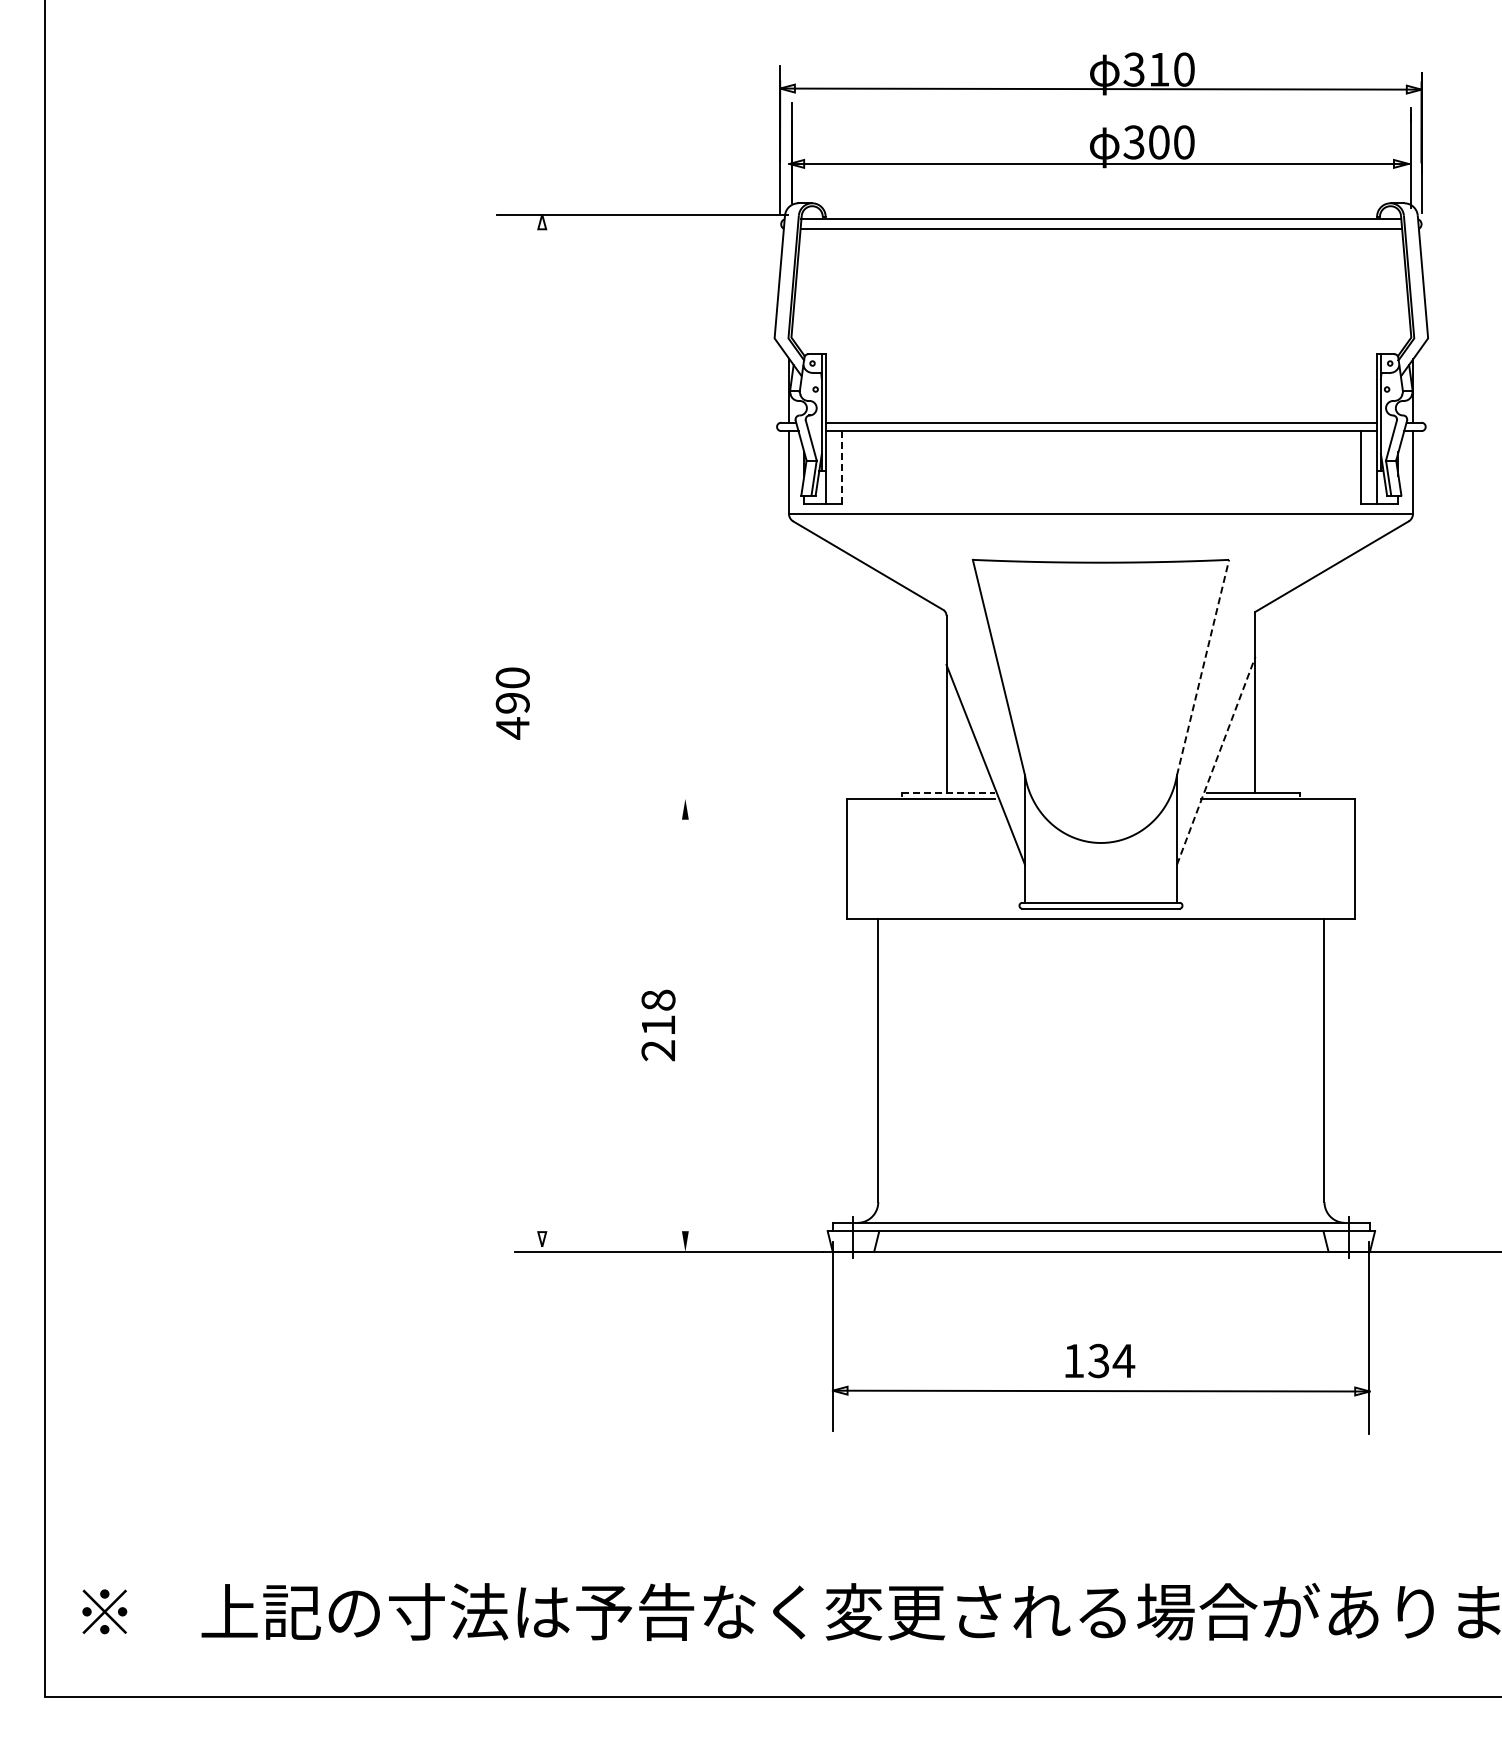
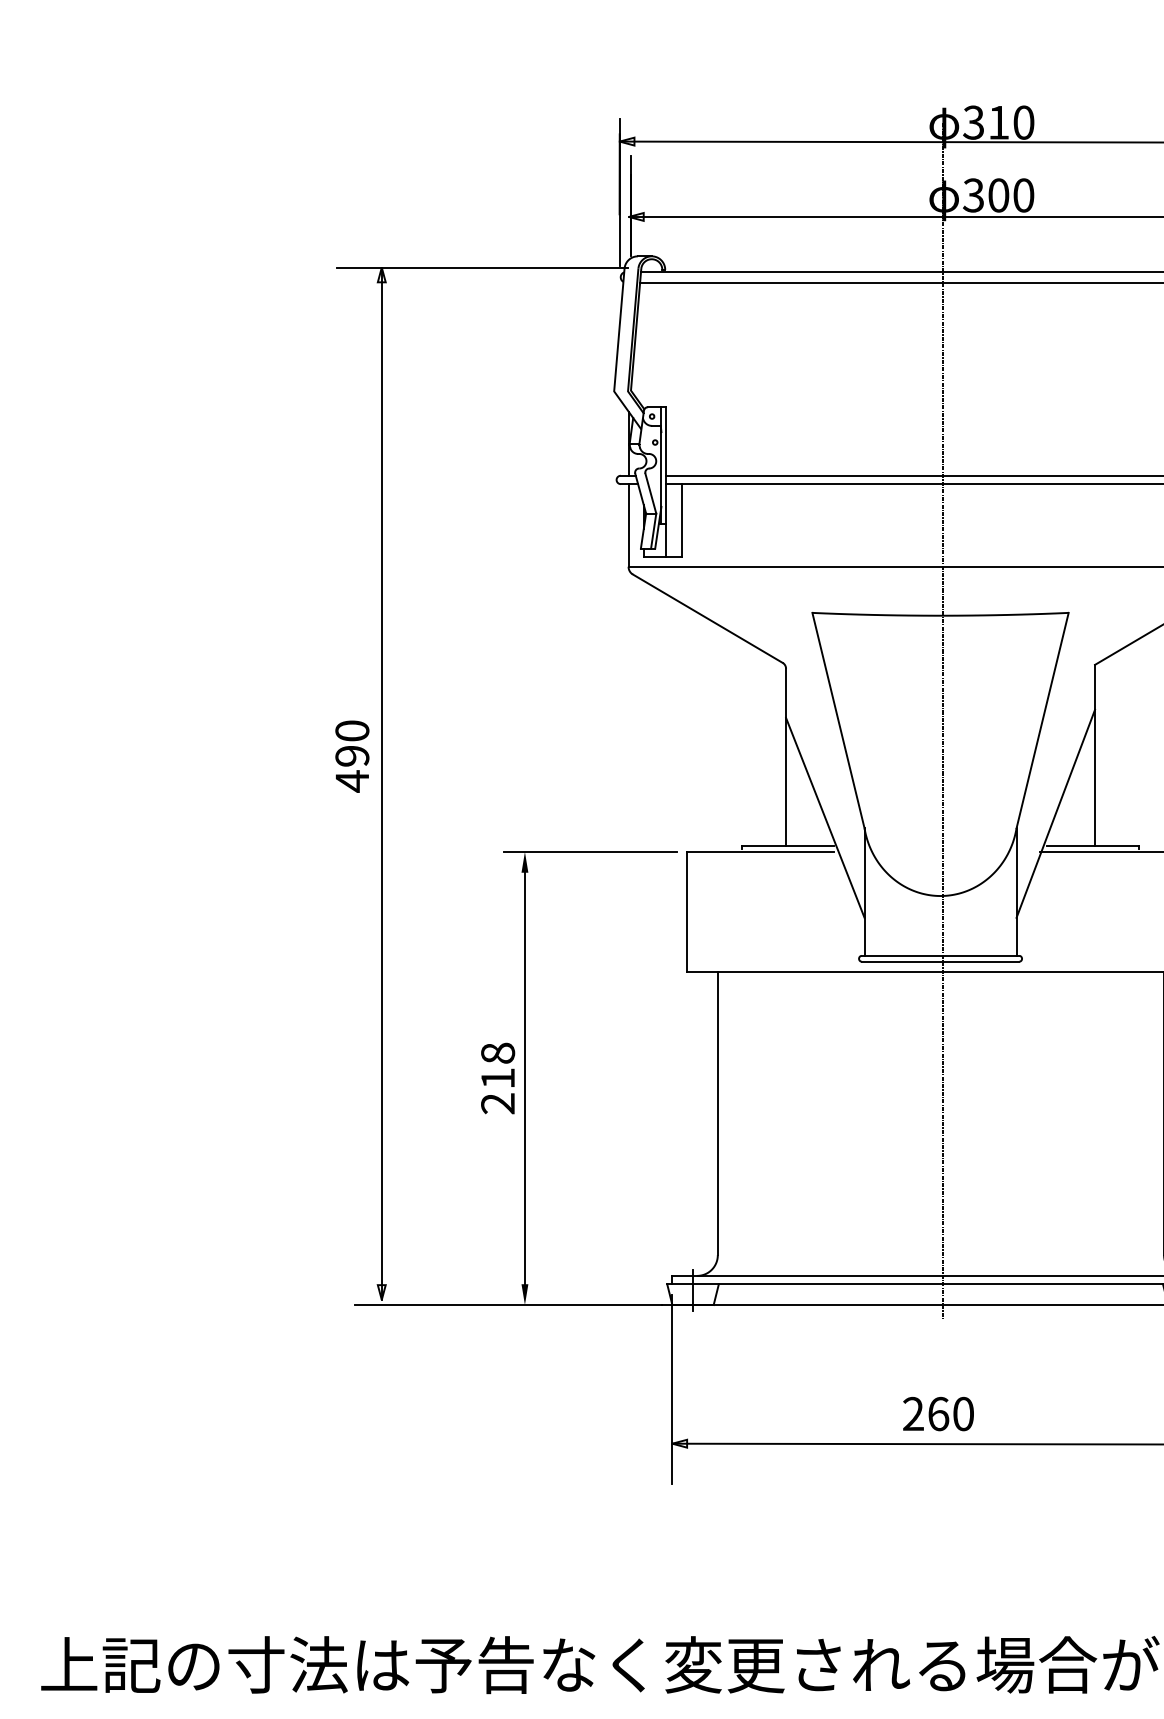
line: (842, 467) -> (682, 520), dashed -> solid
line: (1203, 667) -> (1043, 720), dashed -> solid
line: (1103, 668) -> (943, 721), added
line: (542, 730) -> (382, 783), added
line: (1216, 760) -> (1056, 813), dashed -> solid
line: (948, 792) -> (788, 845), dashed -> solid
line: (750, 798) -> (590, 851), added
line: (685, 1025) -> (525, 1078), added
text: (1099, 1360) -> (939, 1413), 134 -> 260

